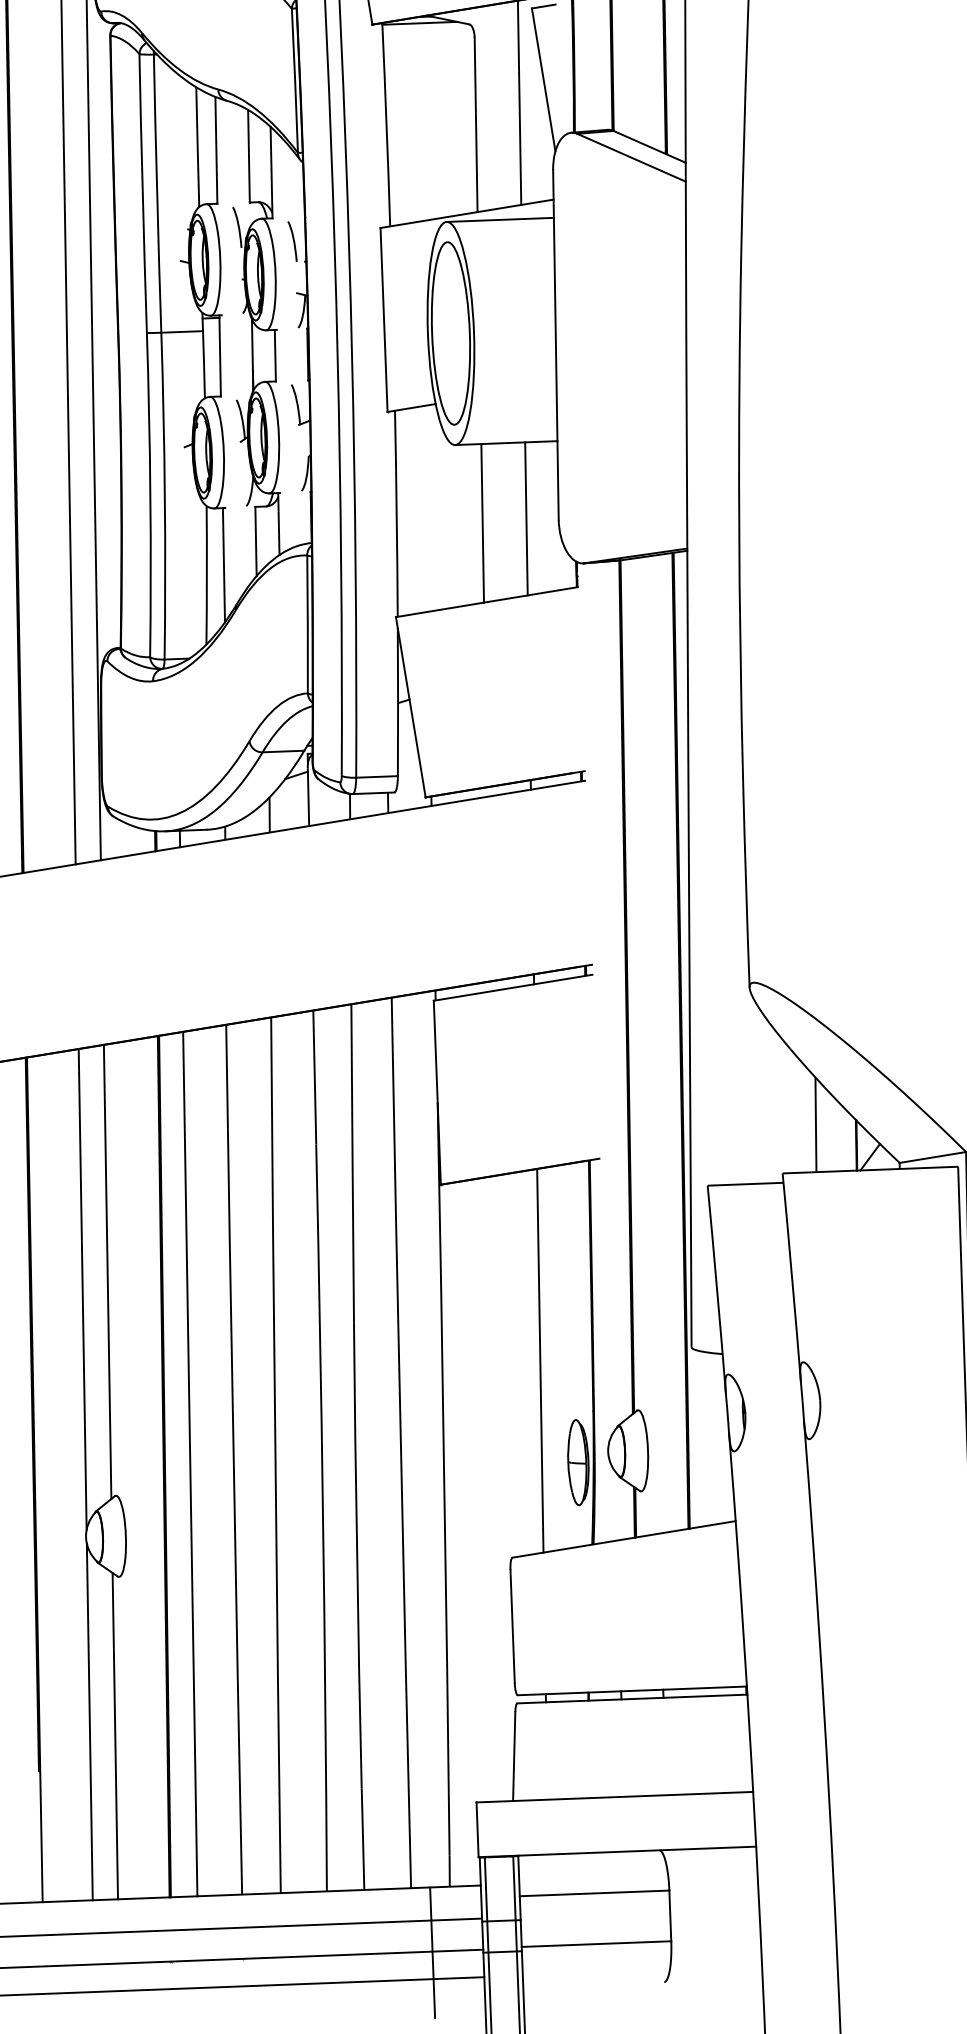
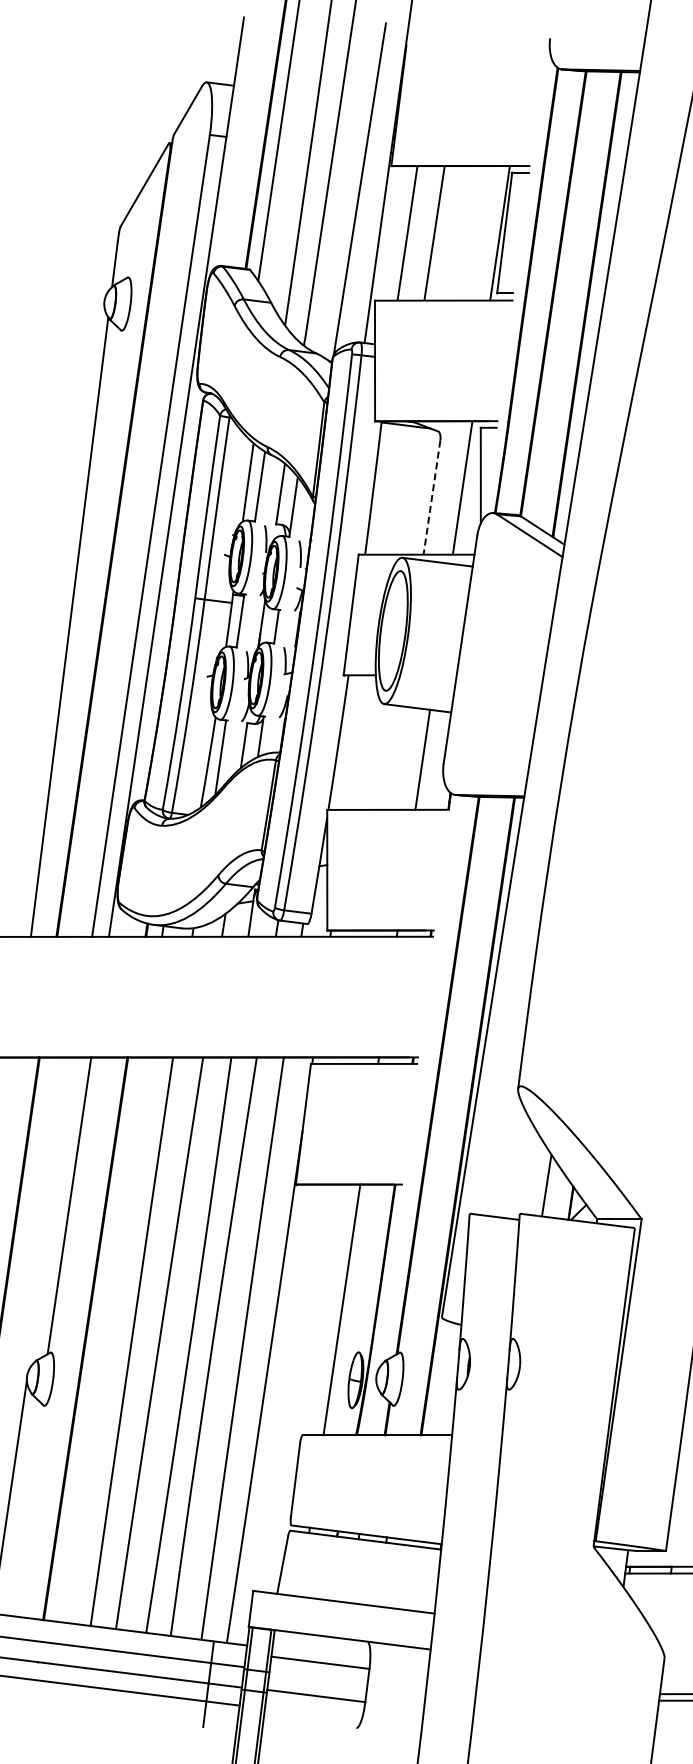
line: (475, 124) -> (431, 497), solid -> dashed
line: (482, 522) -> (393, 757), removed
line: (82, 1289) -> (51, 1214), removed
line: (189, 1463) -> (102, 1339), removed
line: (114, 1735) -> (24, 1508), removed

